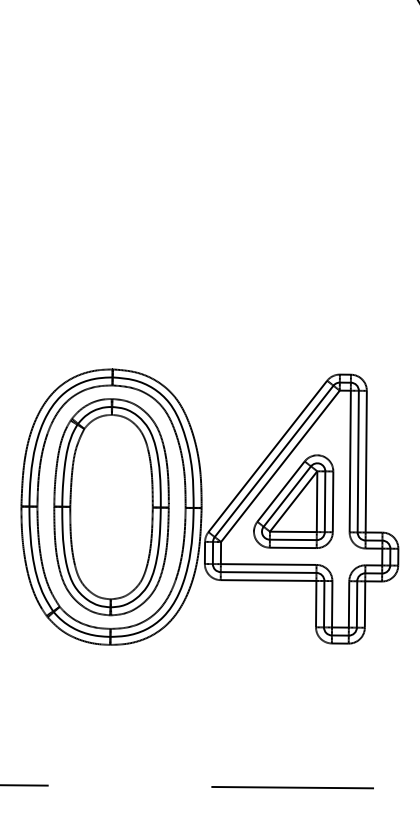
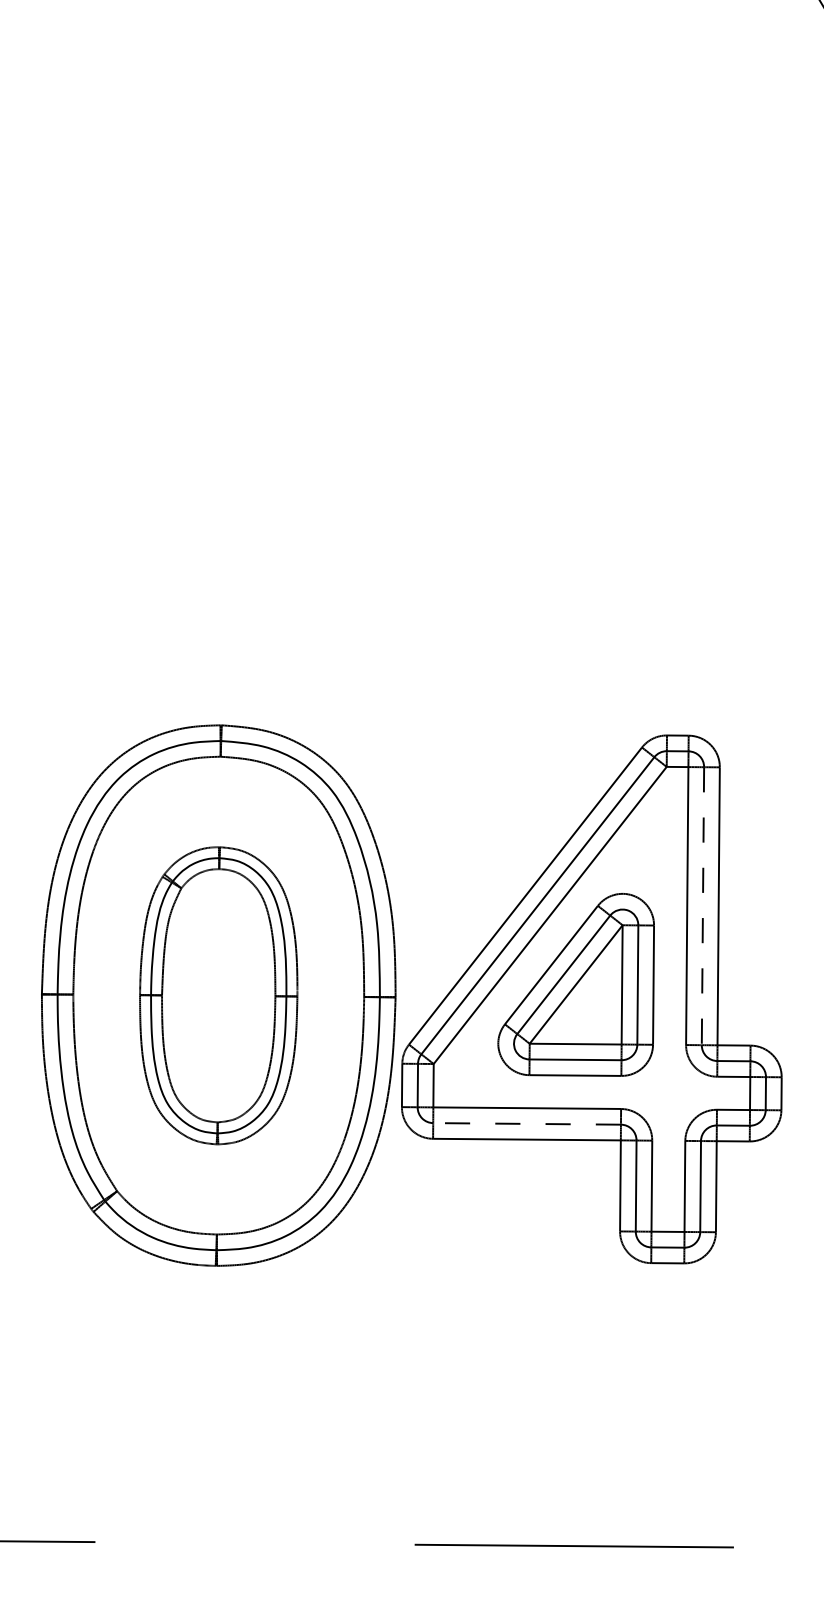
line: (358, 461) -> (703, 905), solid -> dashed
part: (111, 507) -> (218, 996), size x0.7
line: (268, 572) -> (526, 1123), solid -> dashed

